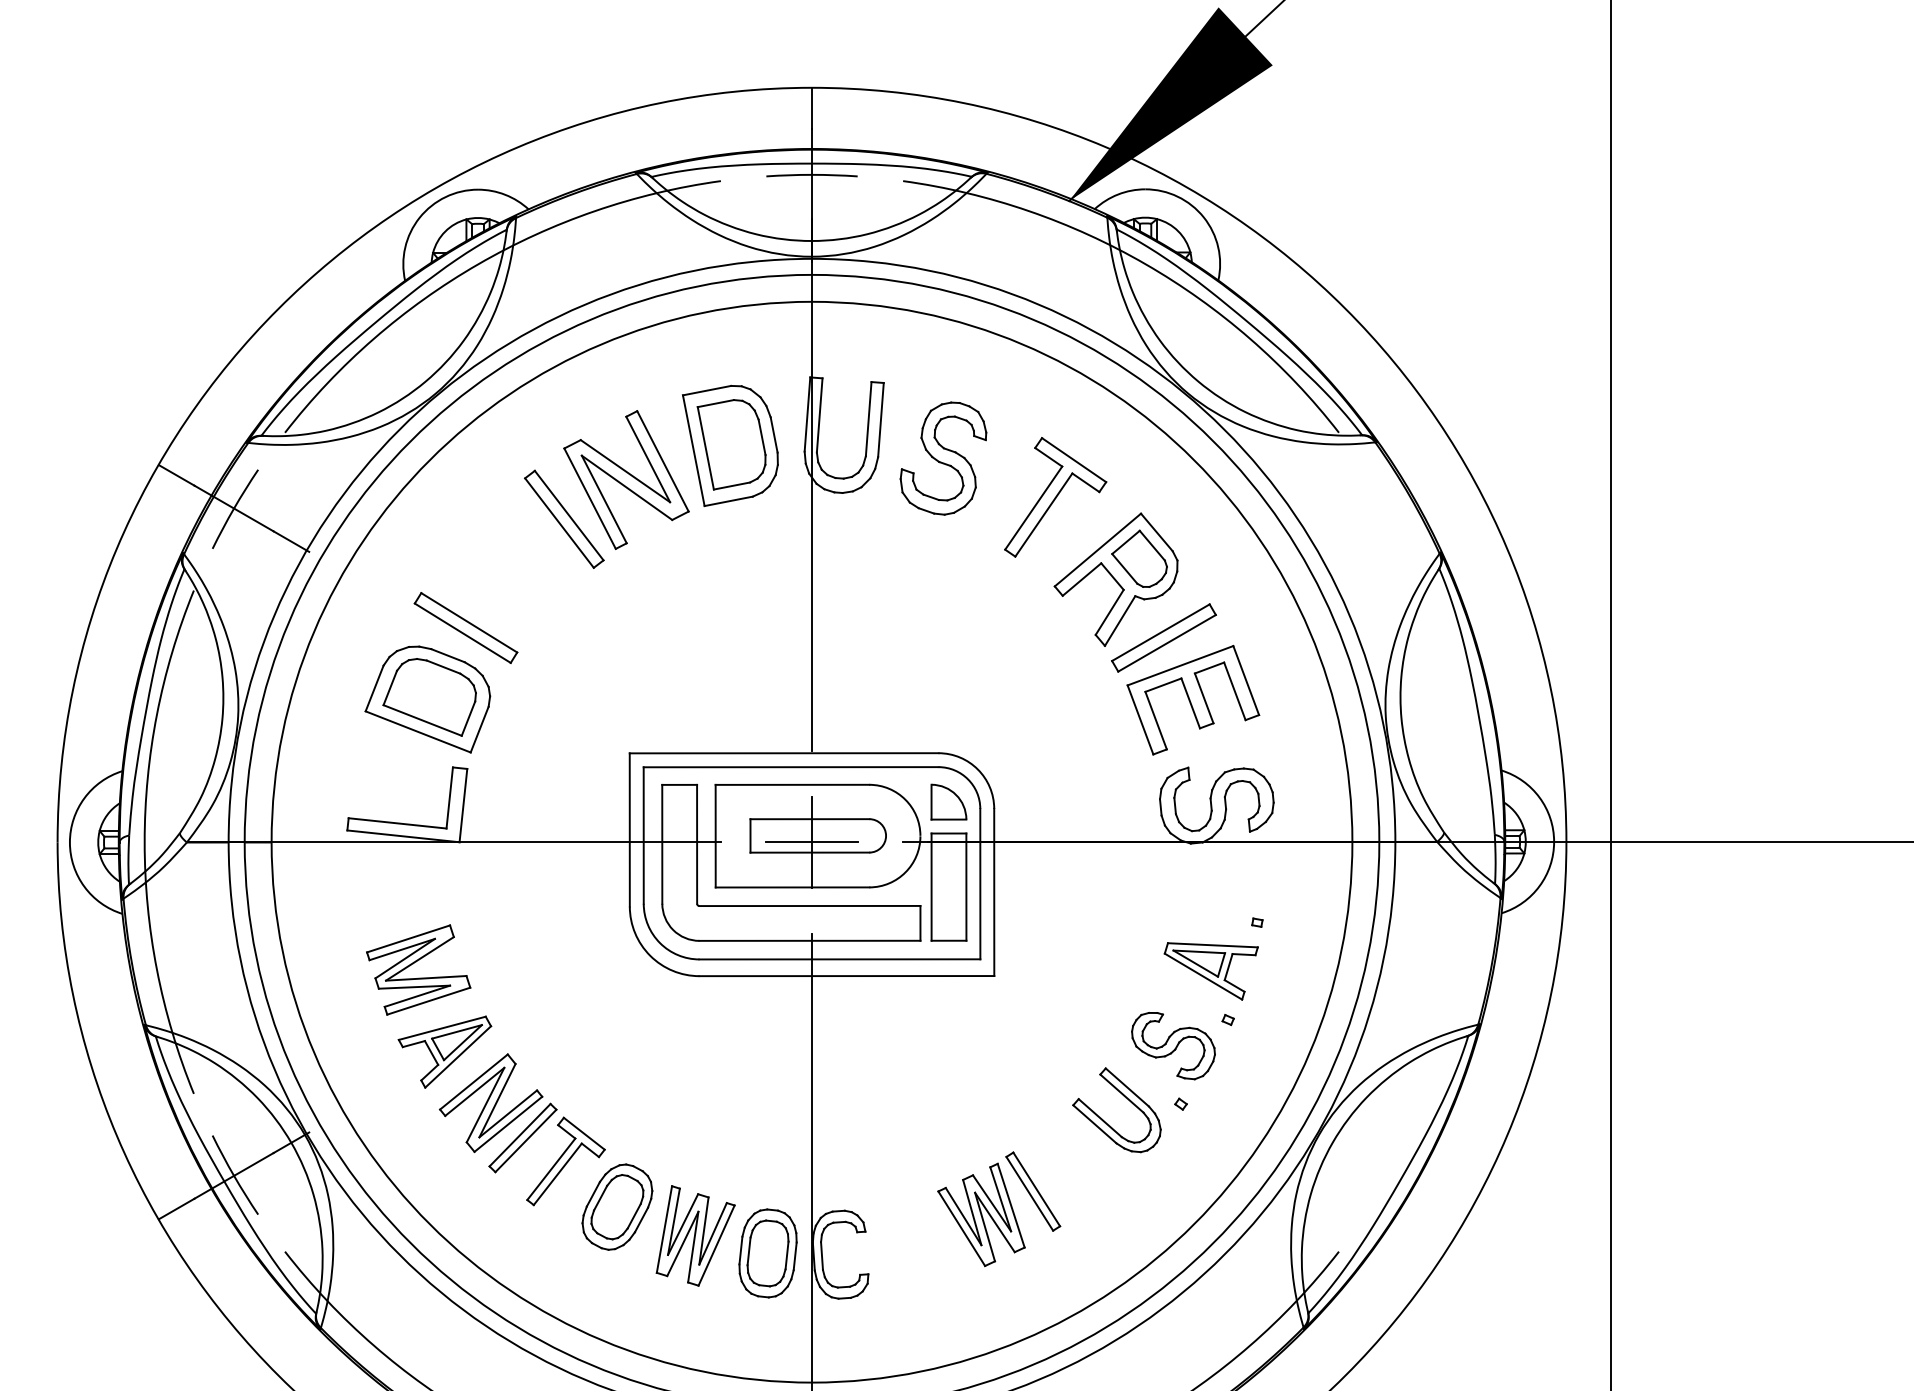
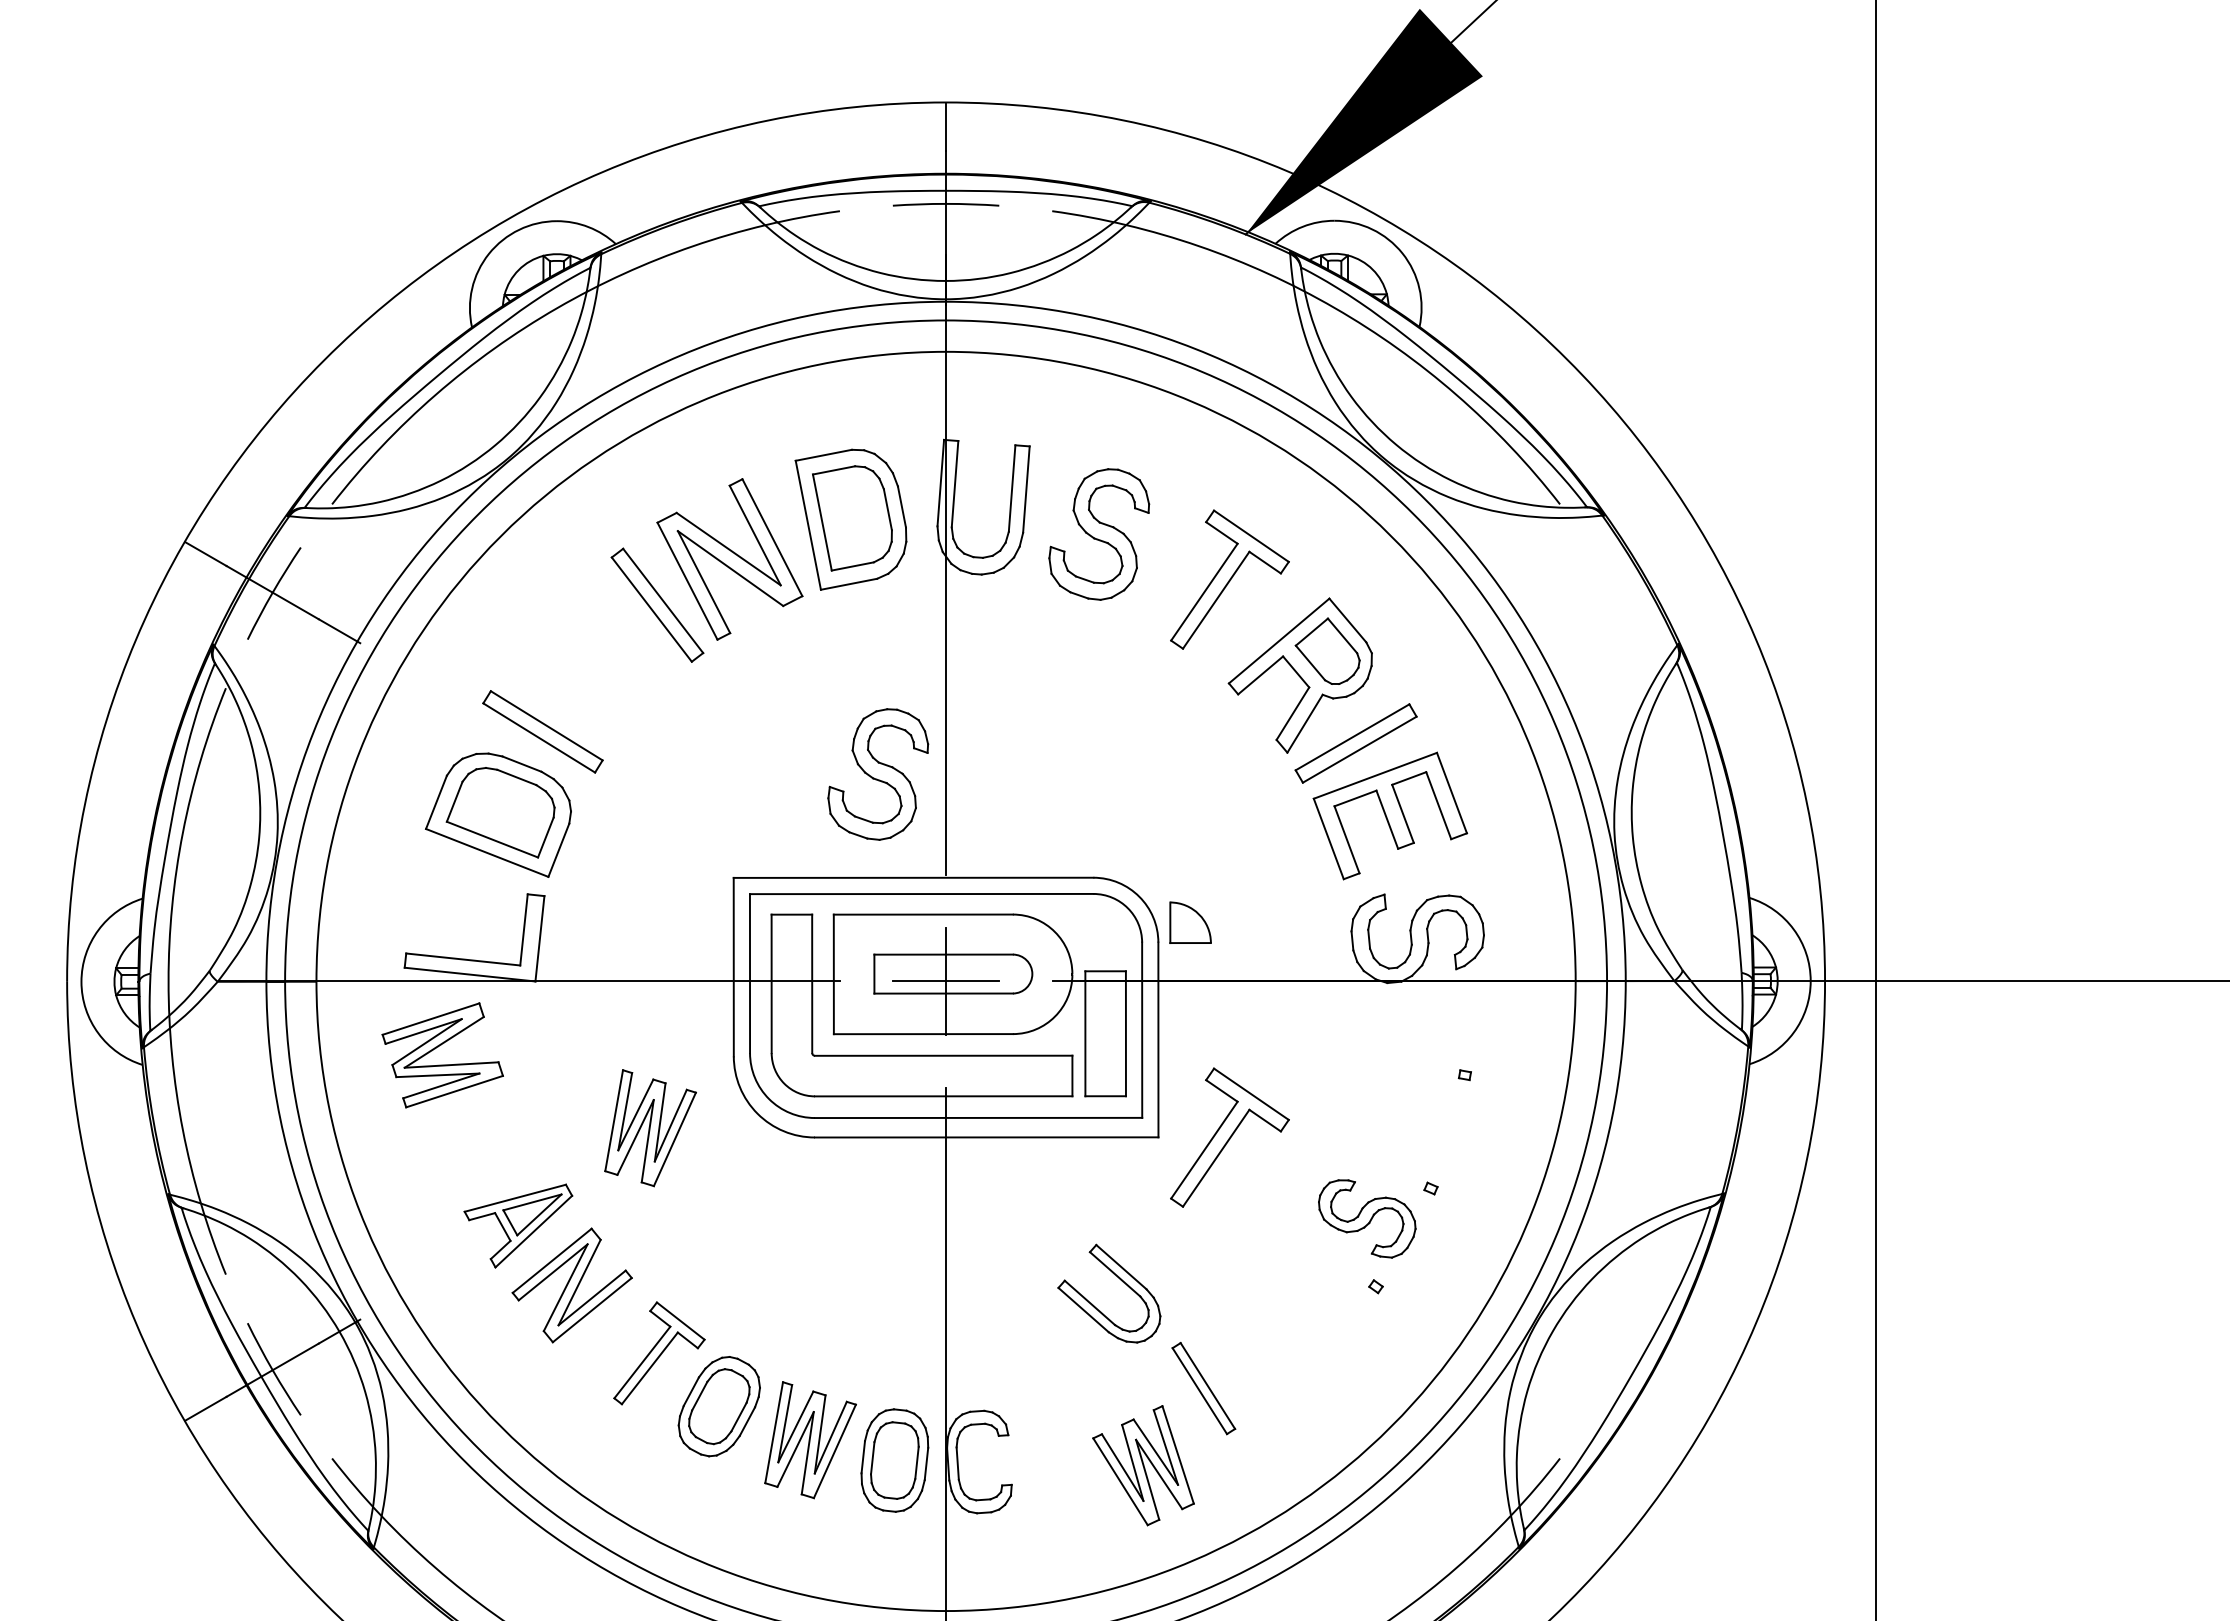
part: (754, 664) -> (878, 774), added
part: (948, 801) -> (1190, 922), moved
part: (414, 963) -> (438, 1047), moved
part: (558, 968) -> (650, 1128), added
part: (1211, 971) -> (1411, 1131), removed
part: (1055, 976) -> (1229, 1137), added
part: (1127, 1099) -> (1121, 1281), moved
part: (523, 1137) -> (609, 1325), removed
part: (981, 1214) -> (1143, 1465), moved

